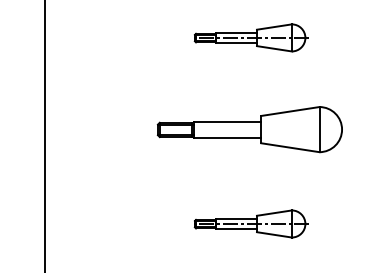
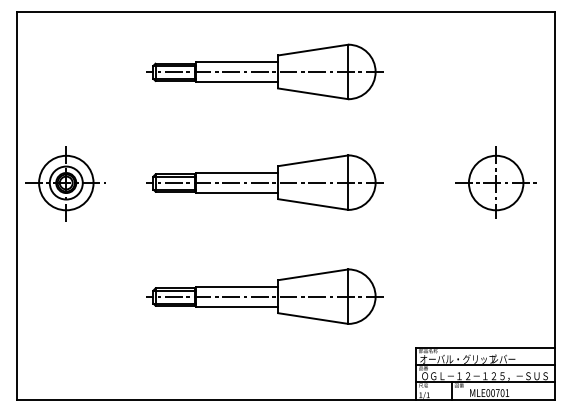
part: (250, 37) -> (264, 71), size x1.67
part: (85, 130) -> (65, 183), added
line: (250, 130) -> (264, 183), added
part: (250, 223) -> (264, 296), size x1.67

